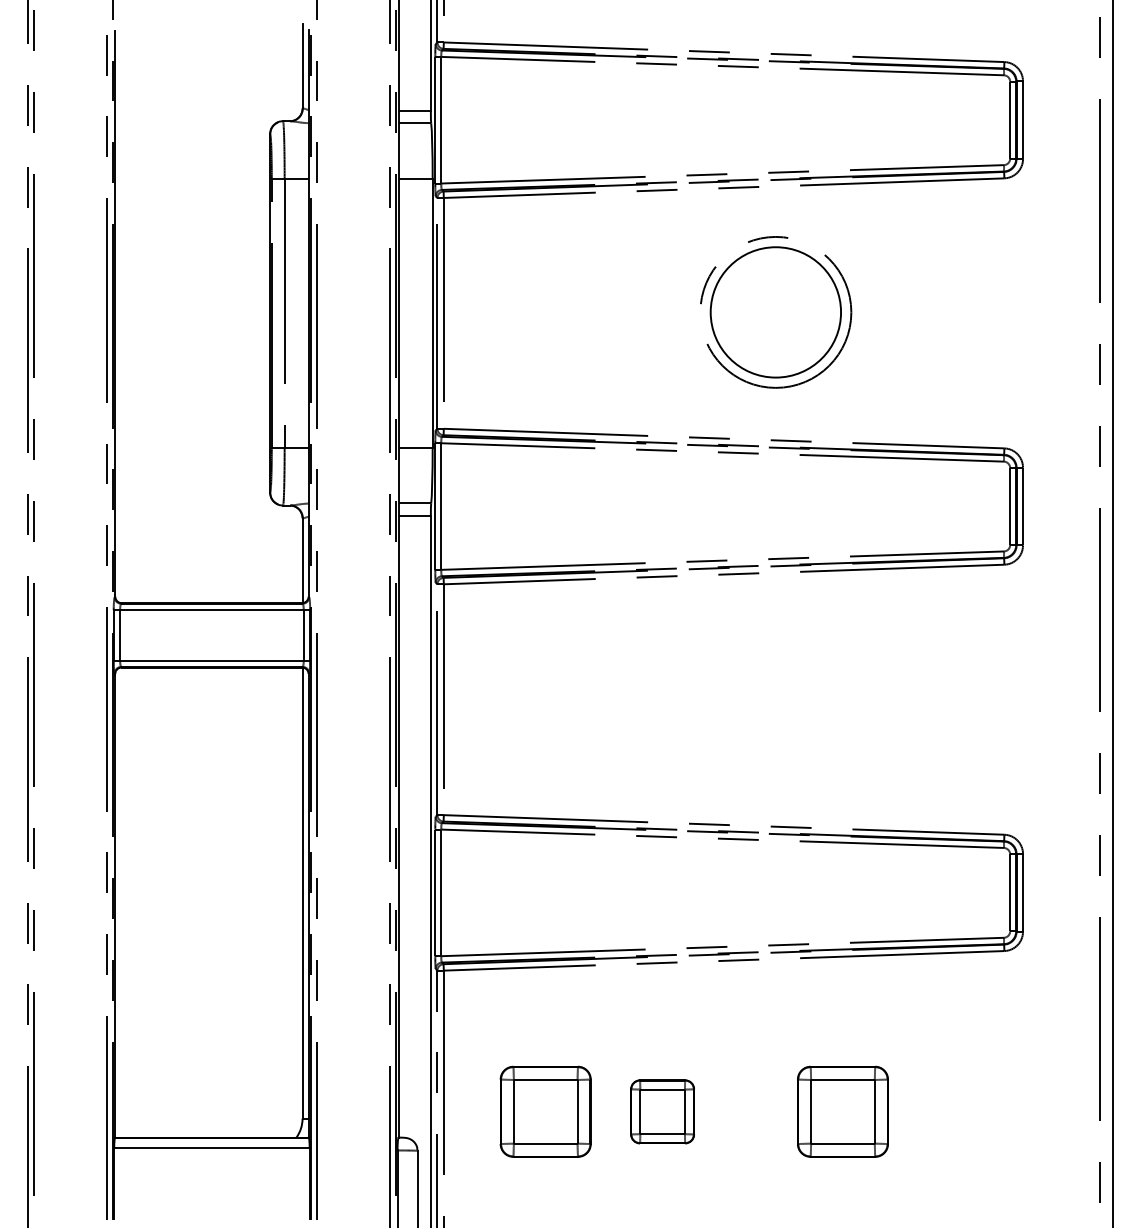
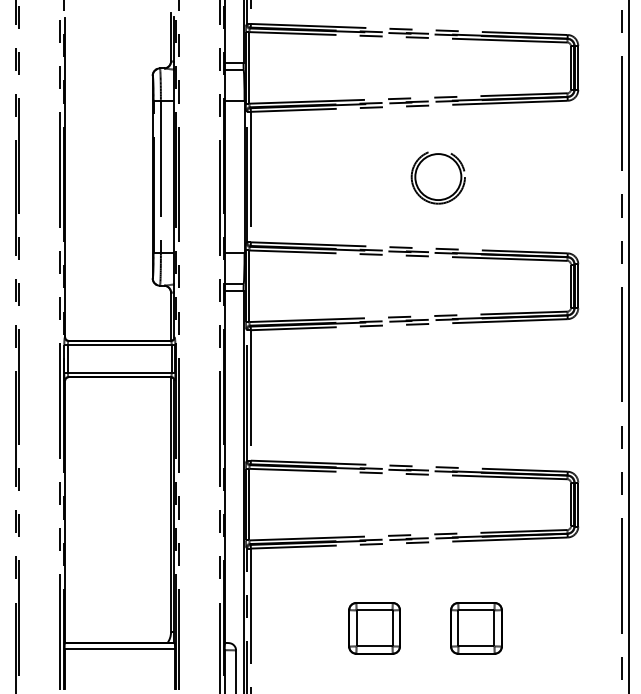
part: (773, 314) -> (437, 177), size x0.62
part: (545, 1112) -> (308, 628), removed
part: (662, 1112) -> (374, 628), size x1.43

